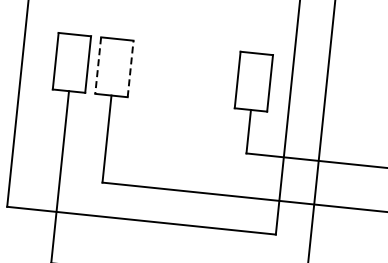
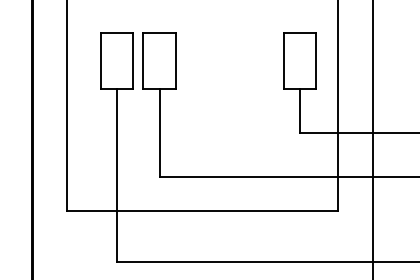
line: (98, 66) -> (143, 61), dashed -> solid
line: (131, 68) -> (176, 60), dashed -> solid

